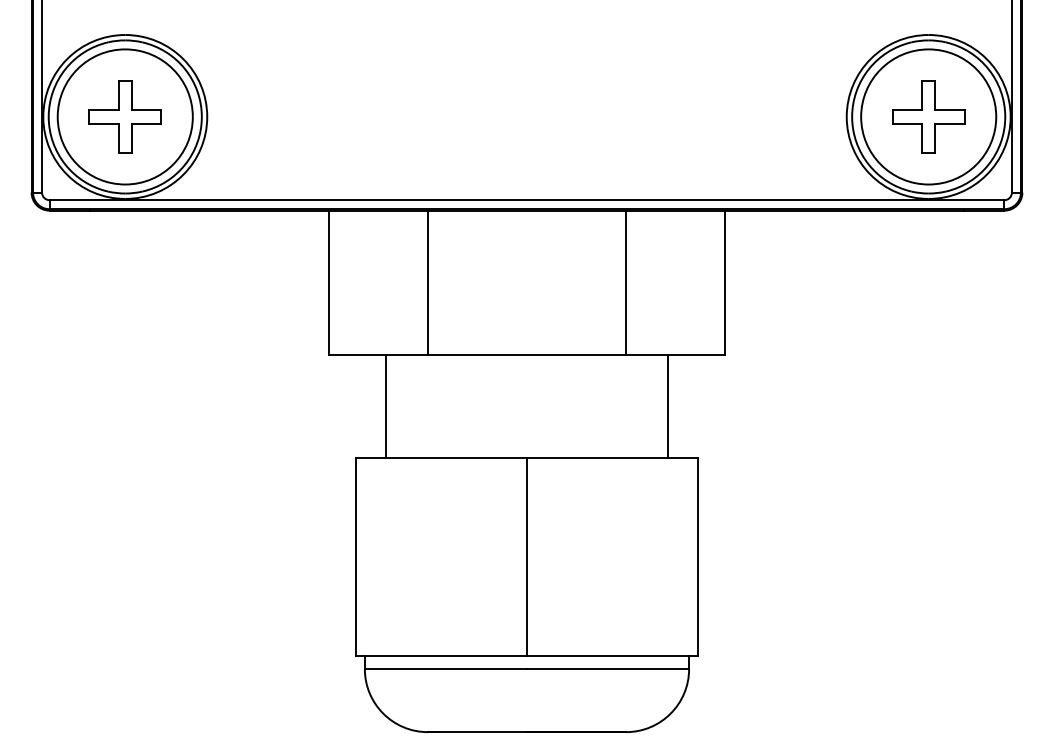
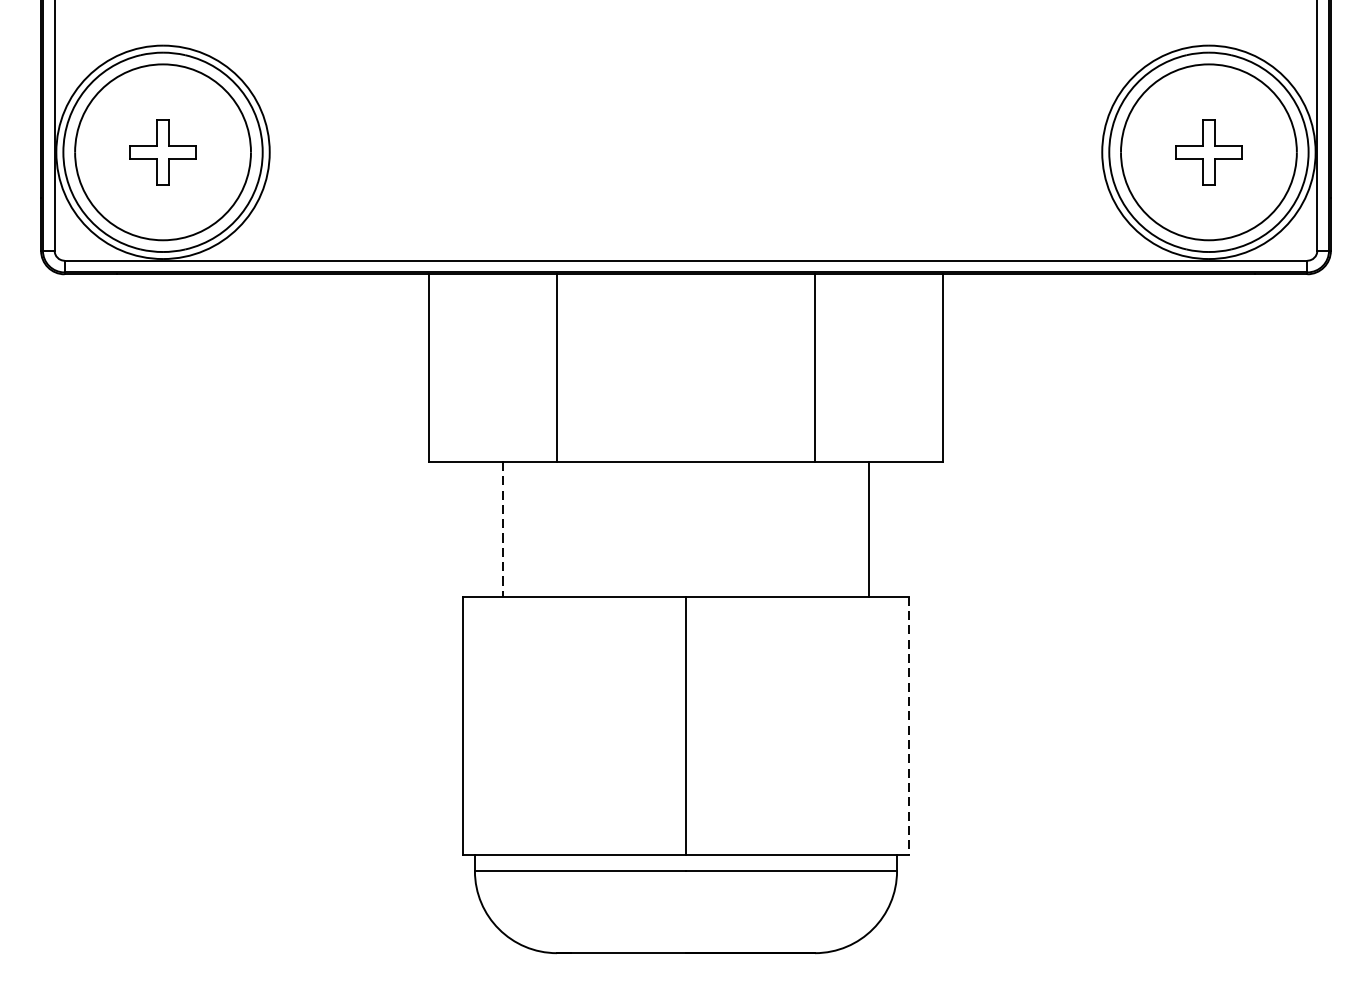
part: (124, 116) -> (162, 151), size x0.7
part: (928, 116) -> (1208, 151), size x0.7
line: (386, 406) -> (503, 529), solid -> dashed
line: (698, 557) -> (909, 725), solid -> dashed

